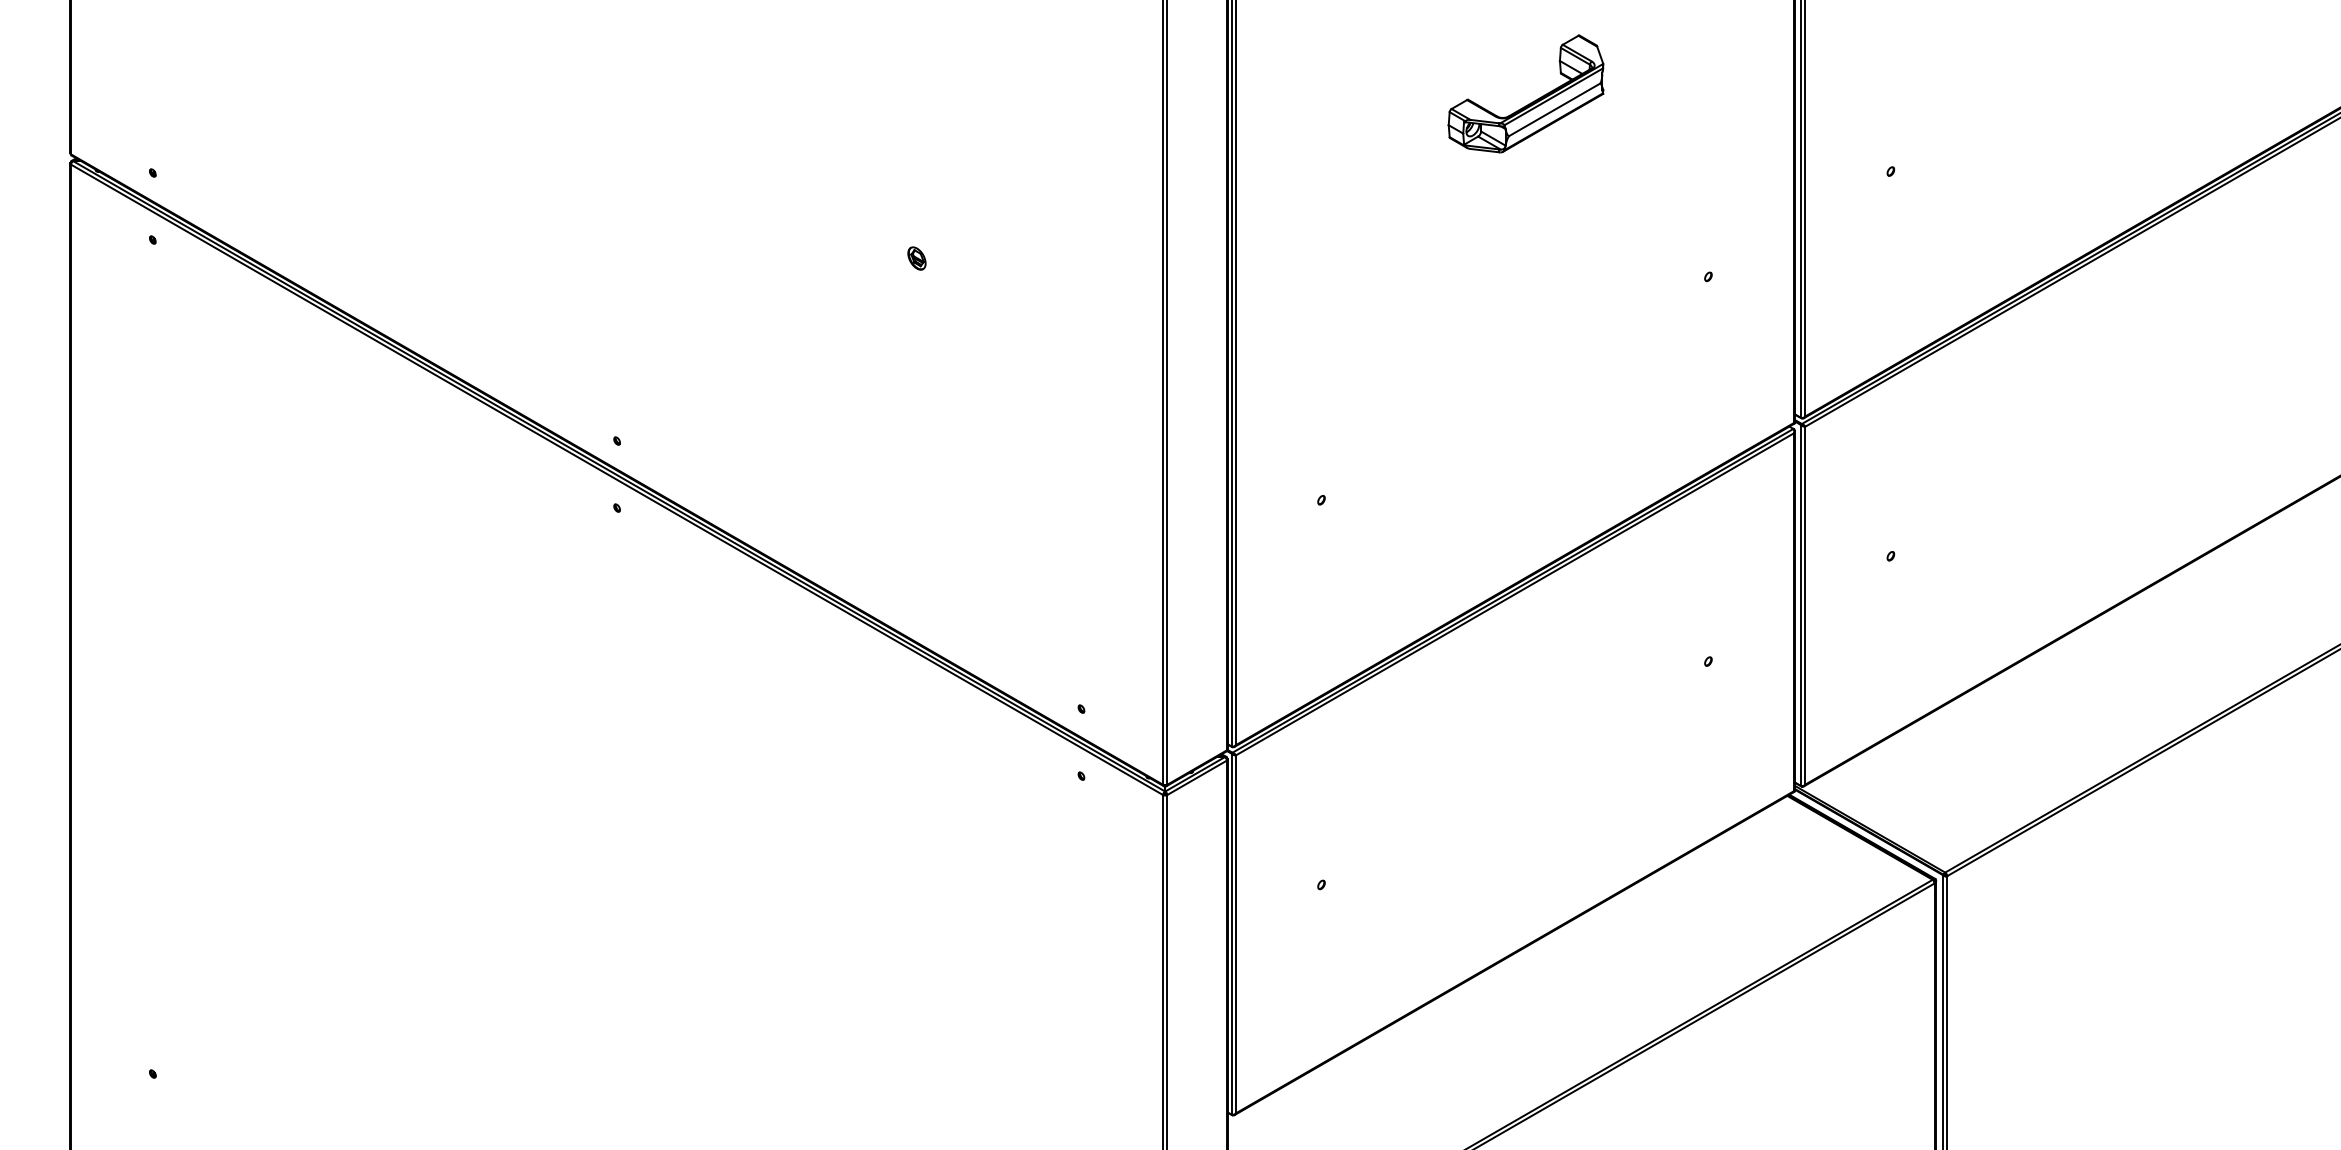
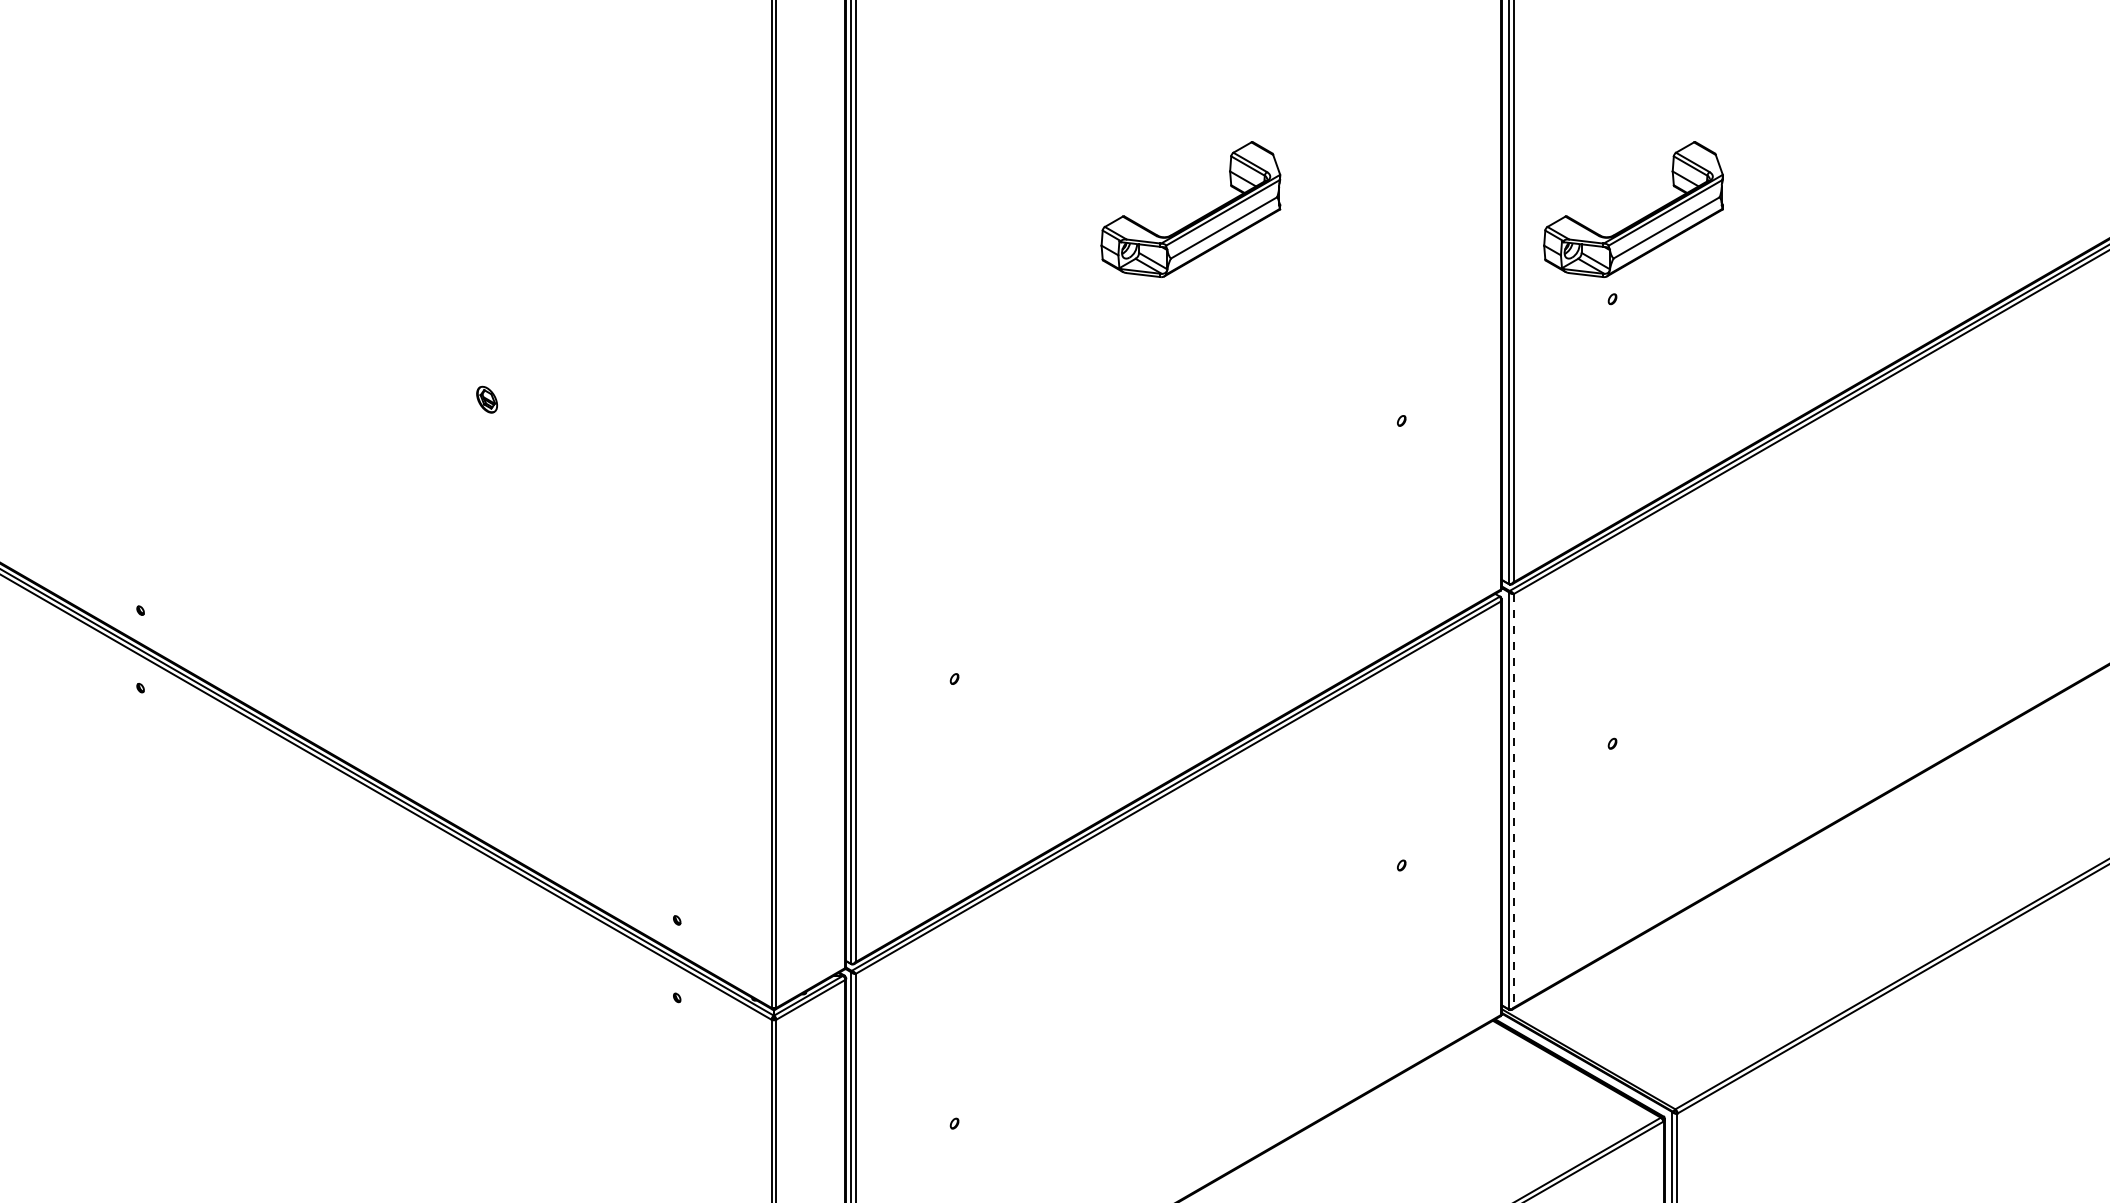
part: (1913, 102) -> (1638, 219), added
line: (1805, 605) -> (1513, 800), solid -> dashed

